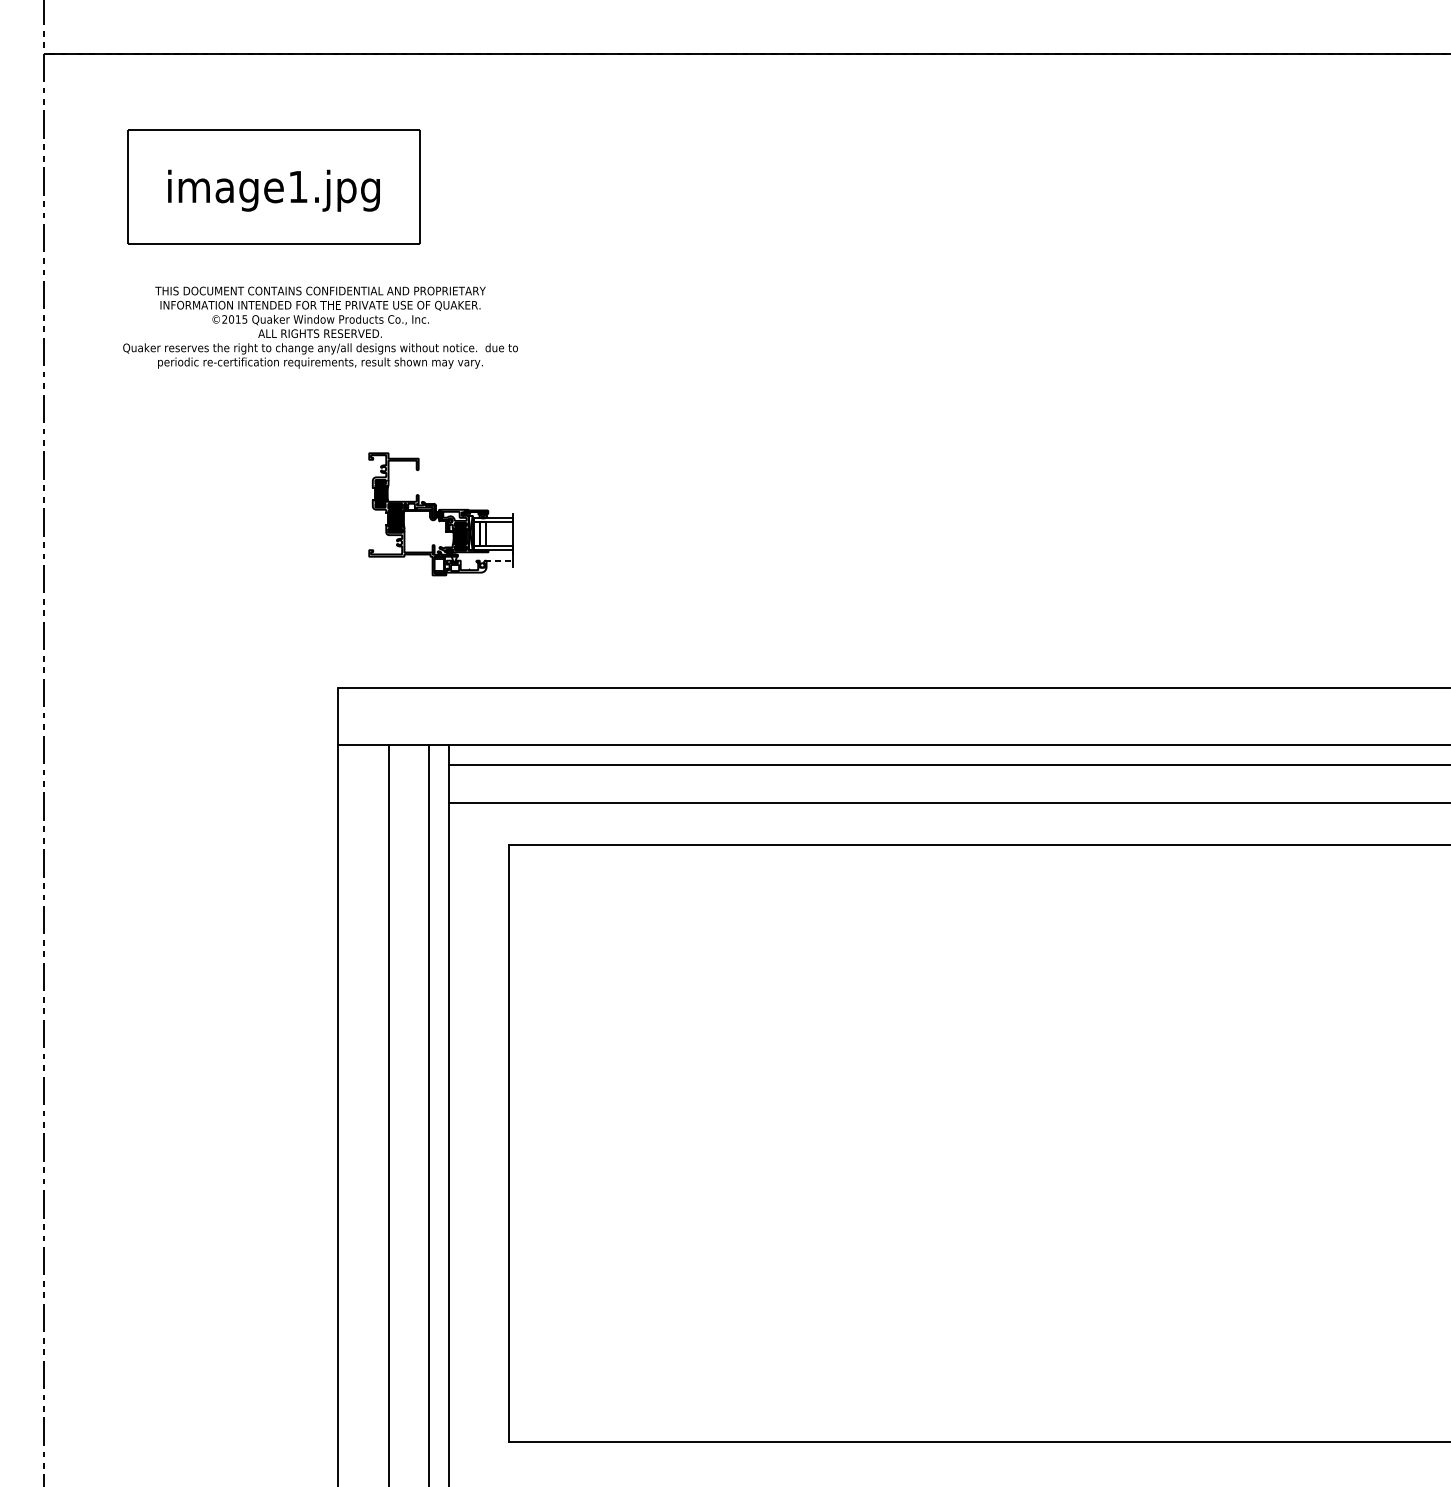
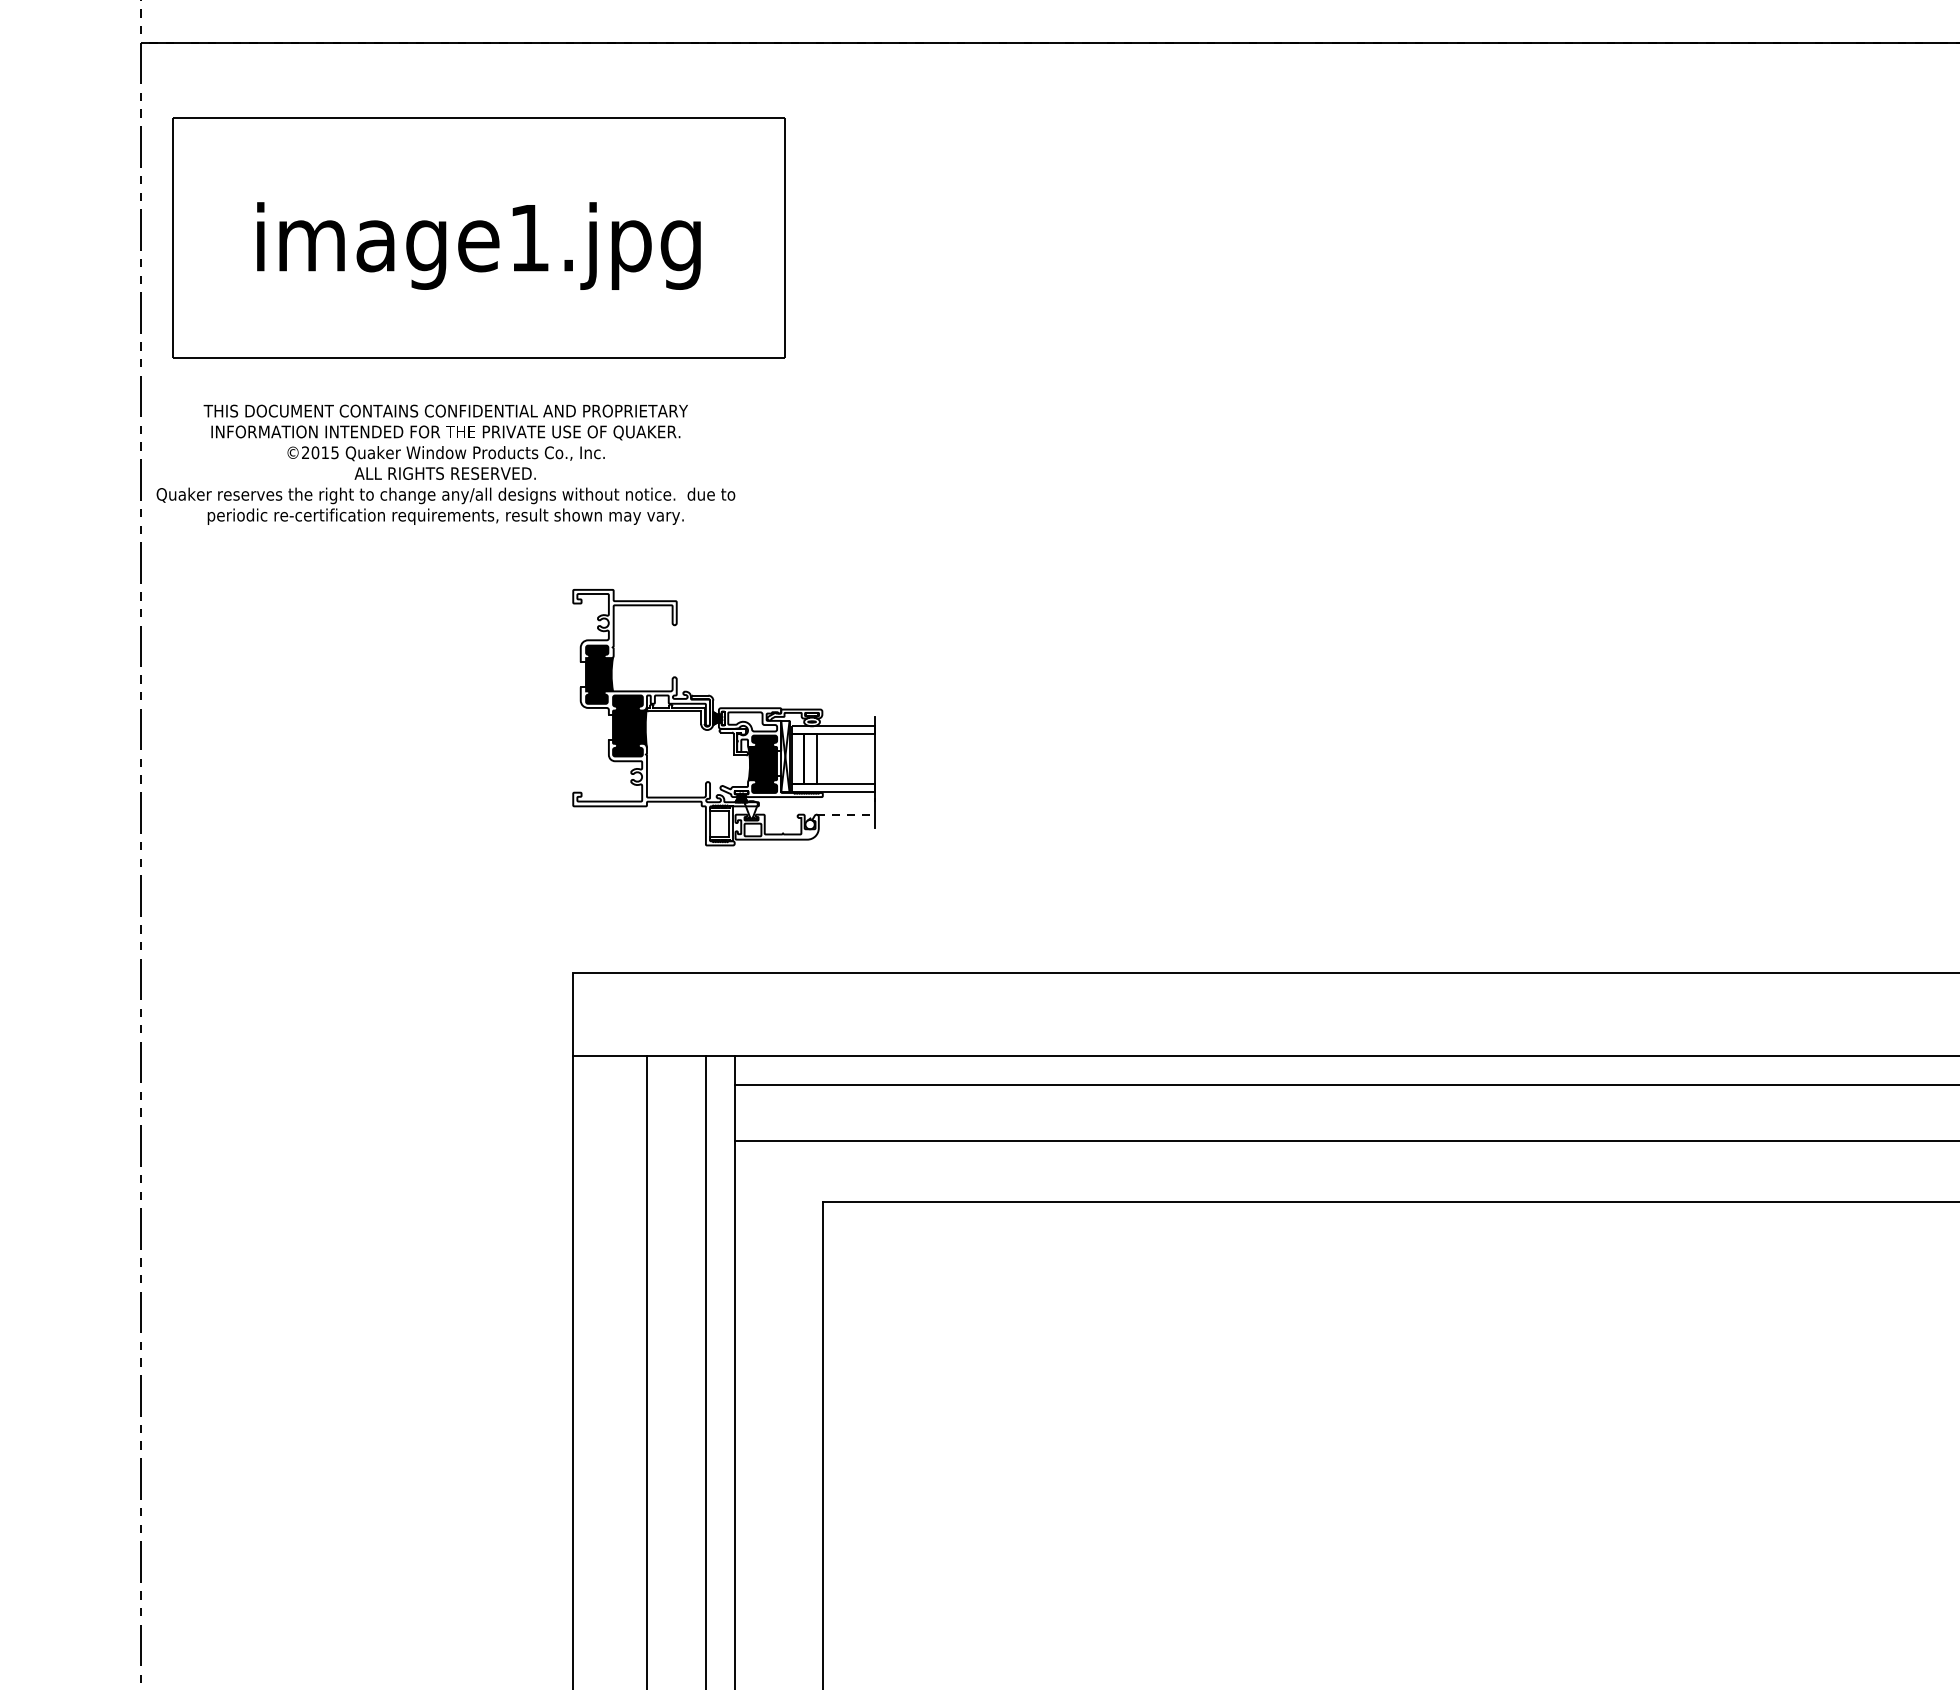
part: (273, 186) -> (478, 237), size x1.43
text: (320, 327) -> (445, 464), moved
part: (440, 514) -> (722, 717), size x1.43

